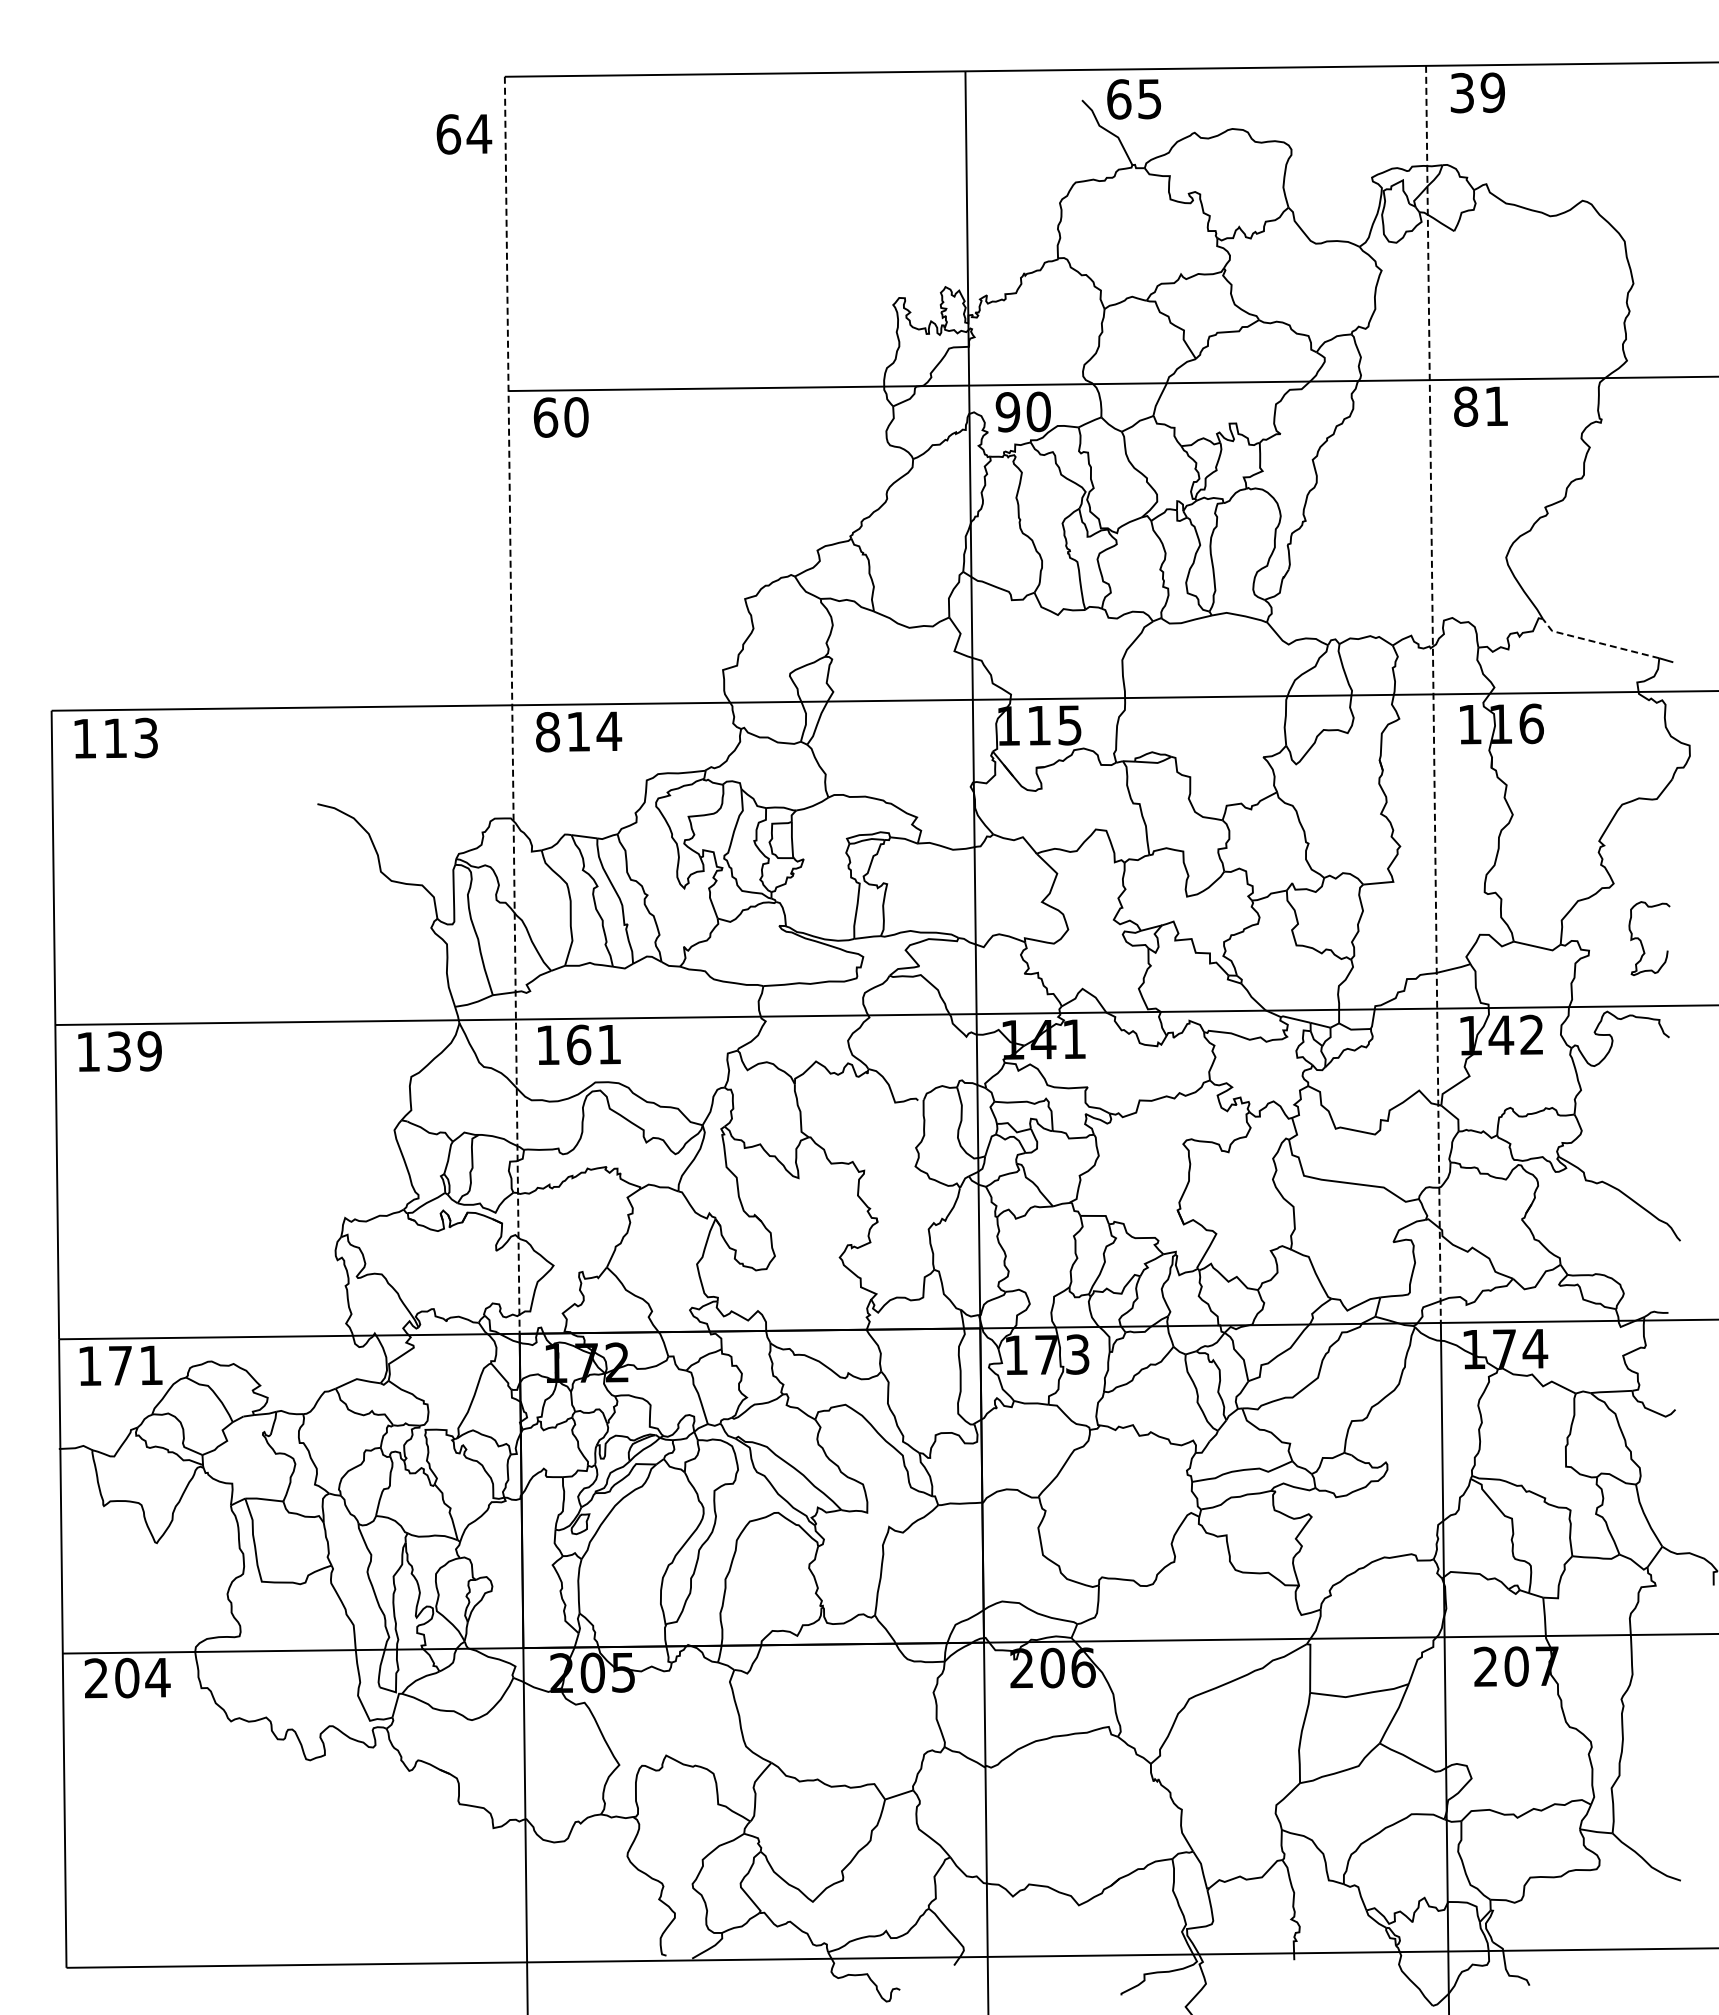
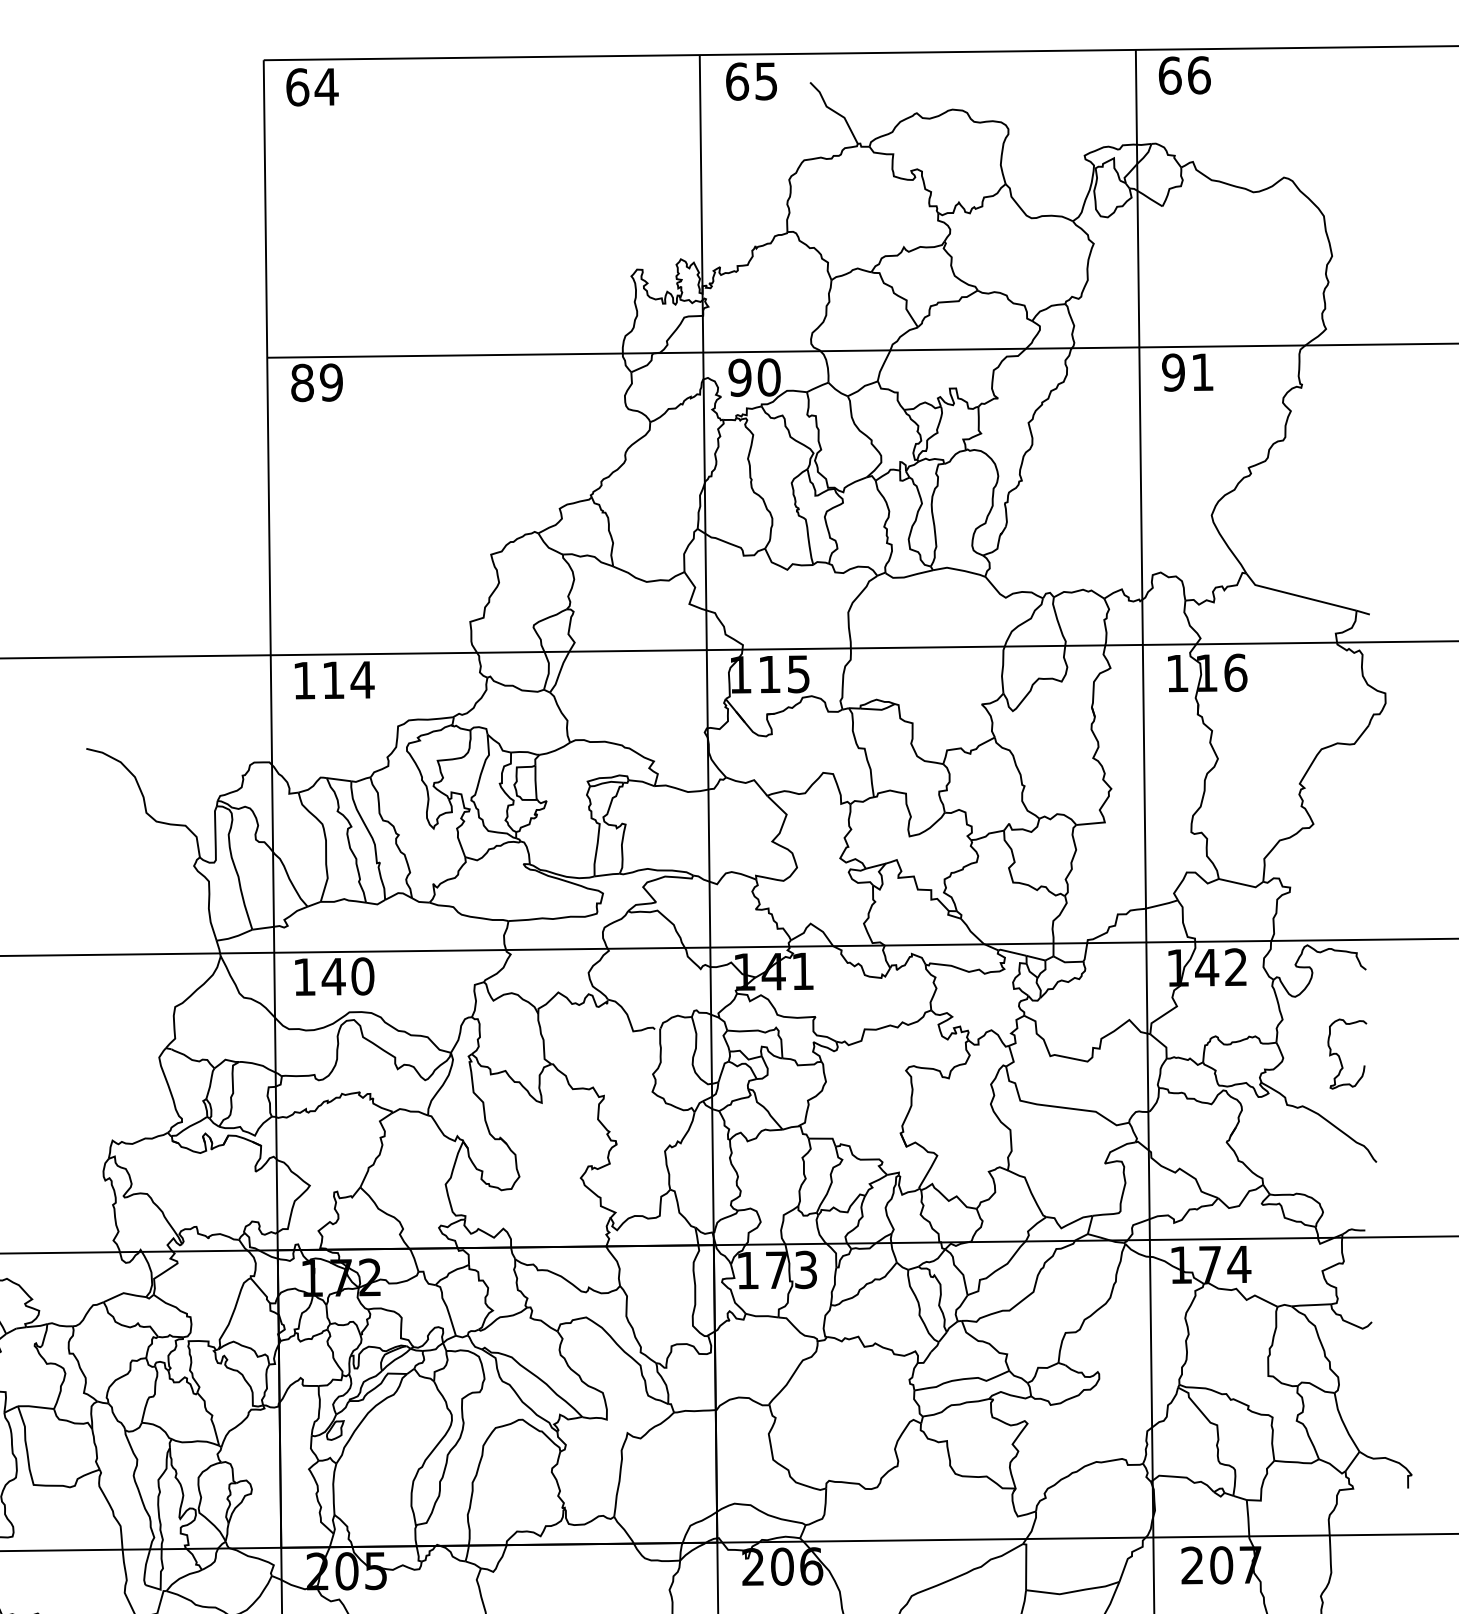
text: (1477, 92) -> (1184, 75), 39 -> 66
text: (1133, 99) -> (750, 81), moved
text: (464, 134) -> (312, 87), moved
text: (1465, 406) -> (1173, 372), 81 -> 91
text: (560, 417) -> (316, 382), 60 -> 89
line: (1597, 642) -> (1298, 595), dashed -> solid
line: (1433, 694) -> (1142, 645), dashed -> solid
line: (512, 705) -> (270, 655), dashed -> solid
text: (548, 732) -> (305, 681), 814 -> 114
curve: (1642, 942) -> (1340, 1057), moved
text: (593, 1044) -> (347, 976), 161 -> 140

